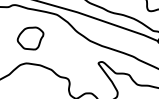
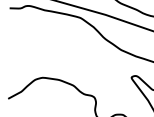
part: (30, 38) -> (47, 47), removed

